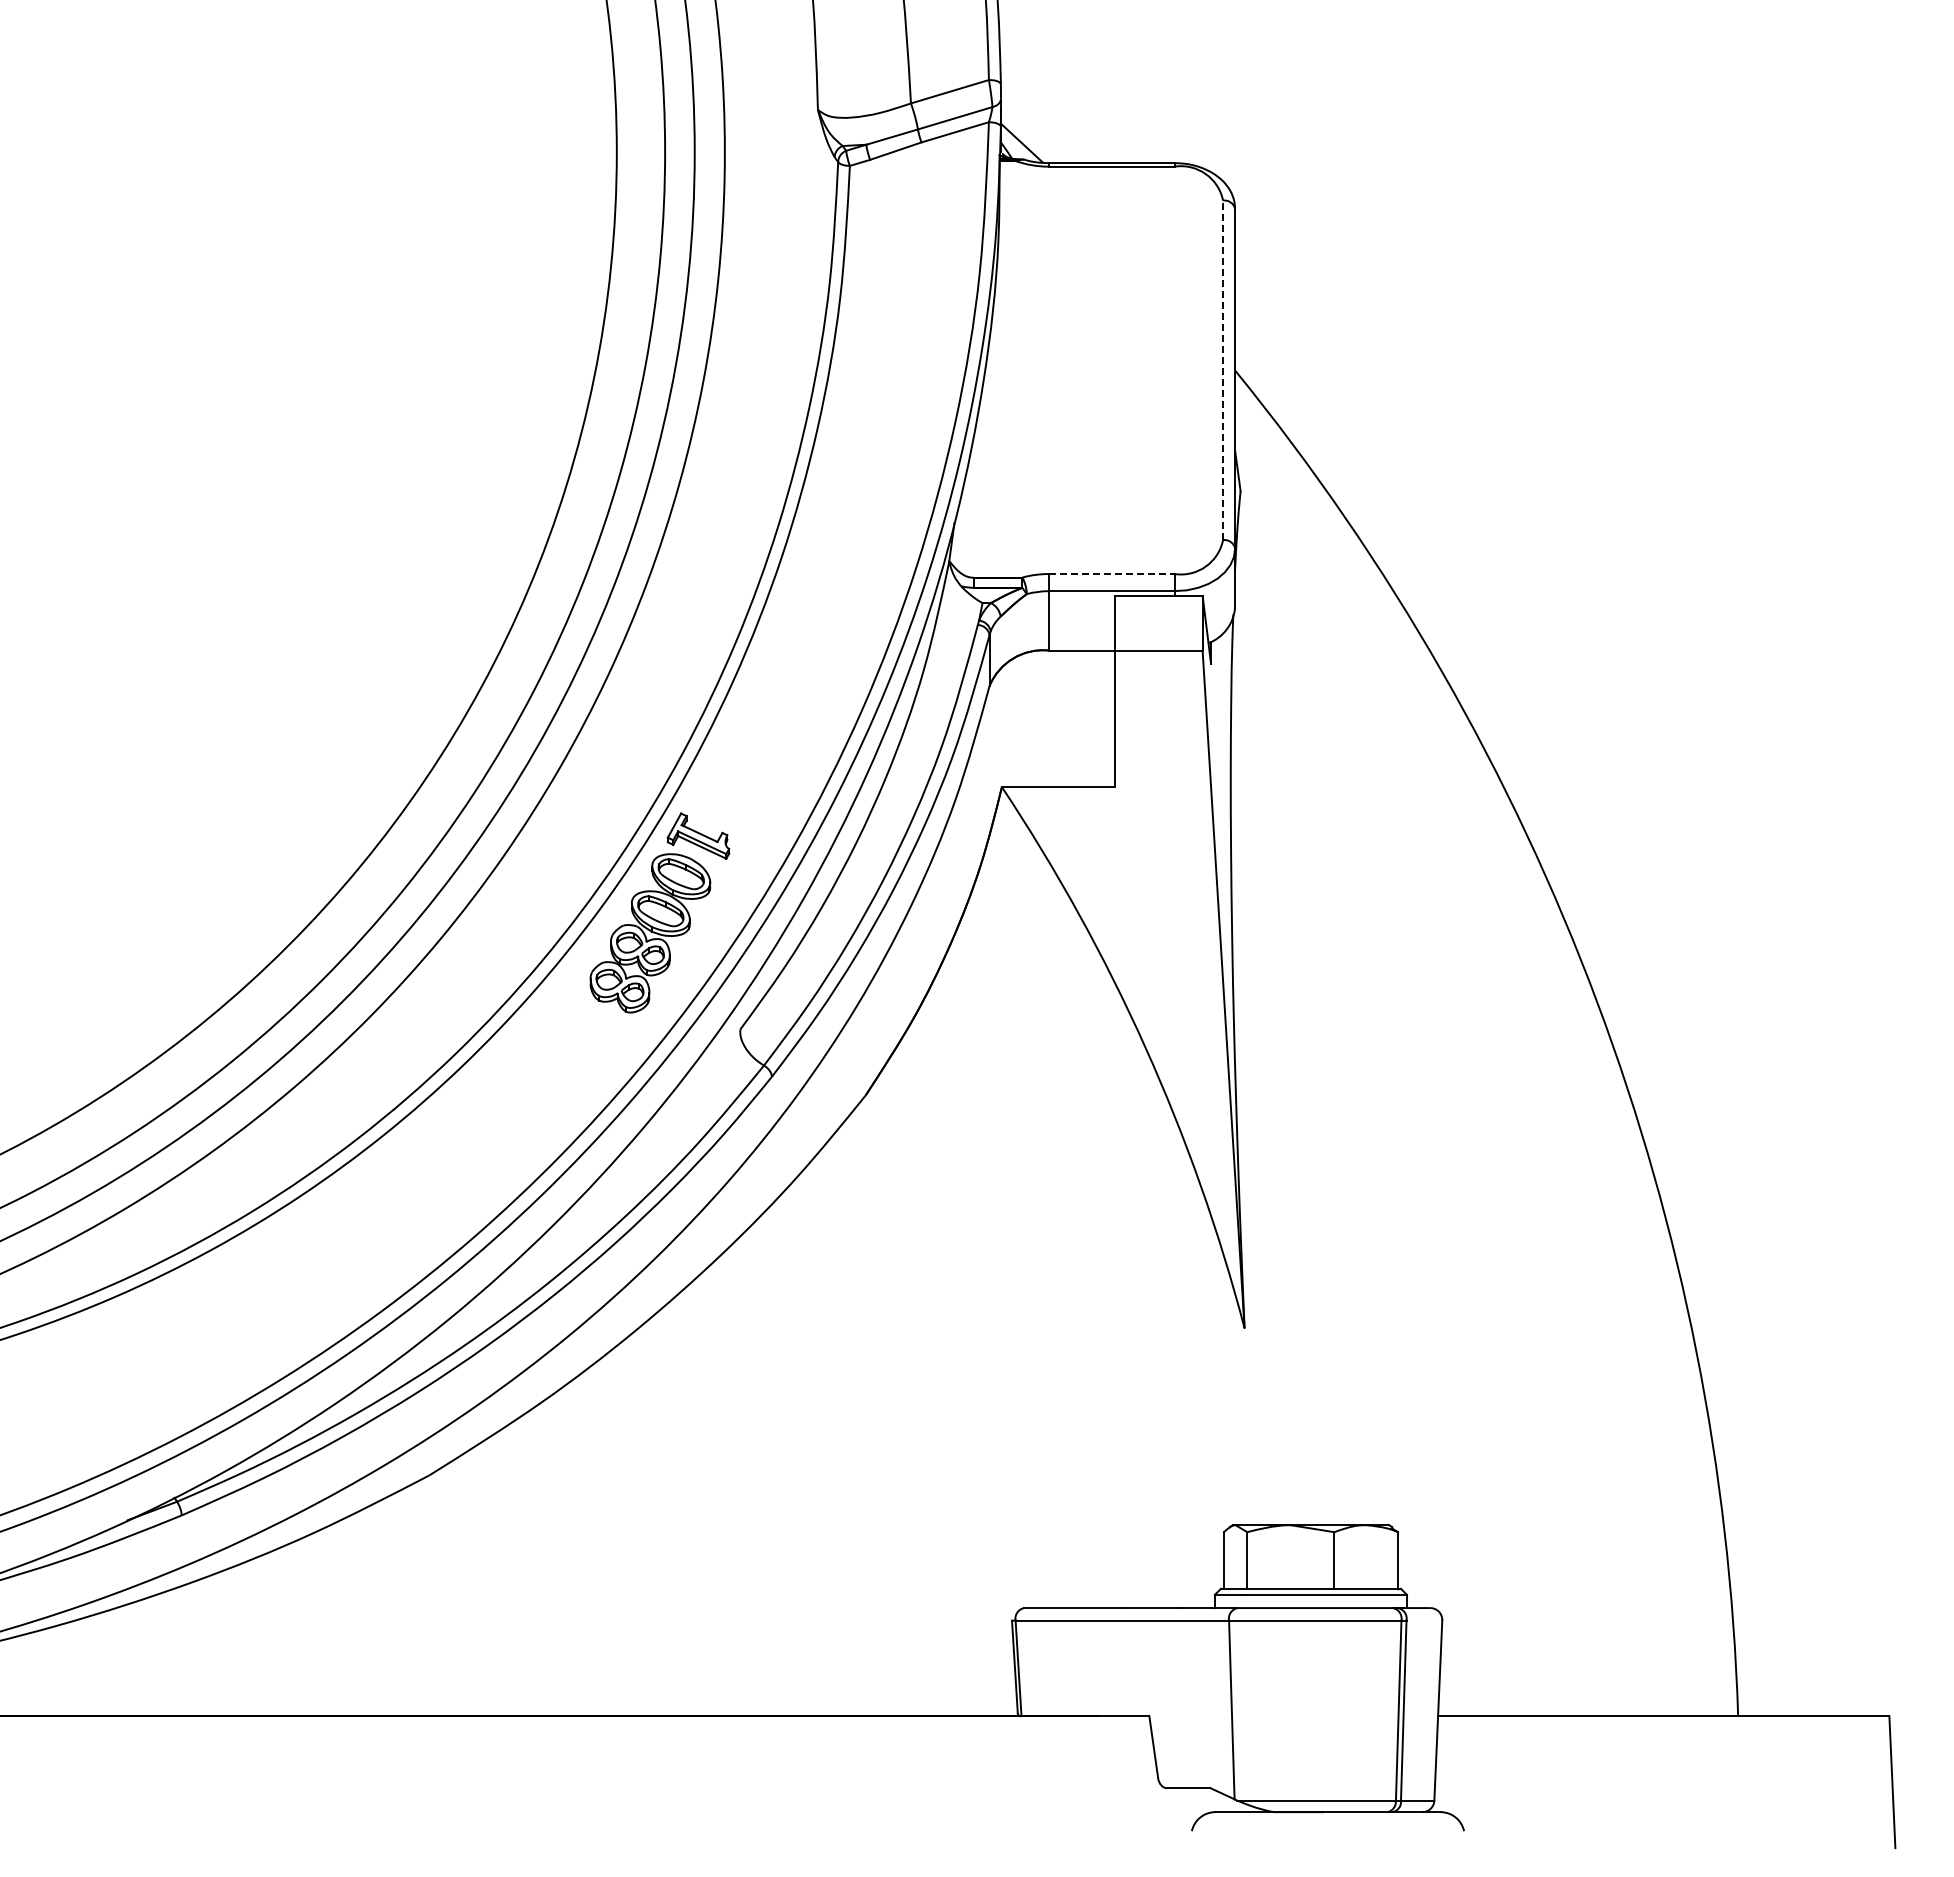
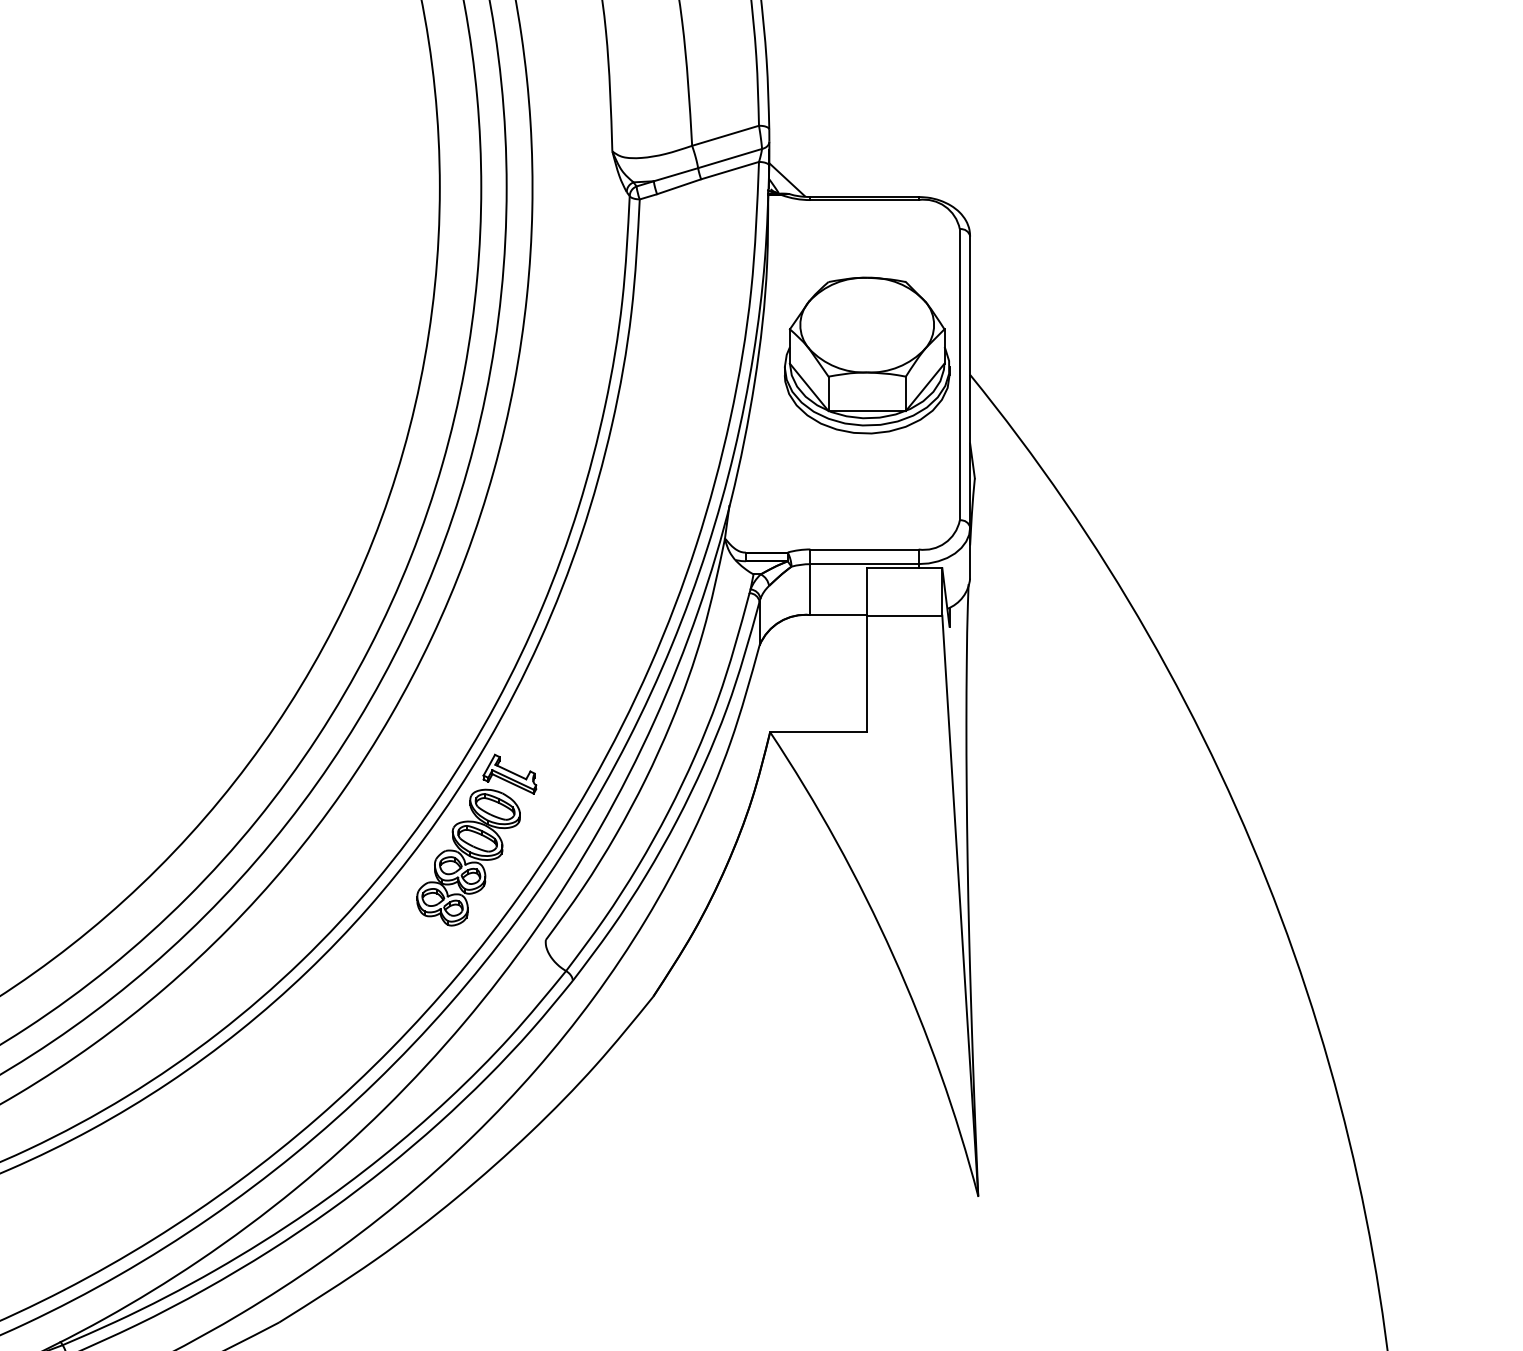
part: (1114, 347) -> (866, 355), added
line: (1223, 370) -> (960, 374), dashed -> solid
line: (1112, 574) -> (864, 549), dashed -> solid

